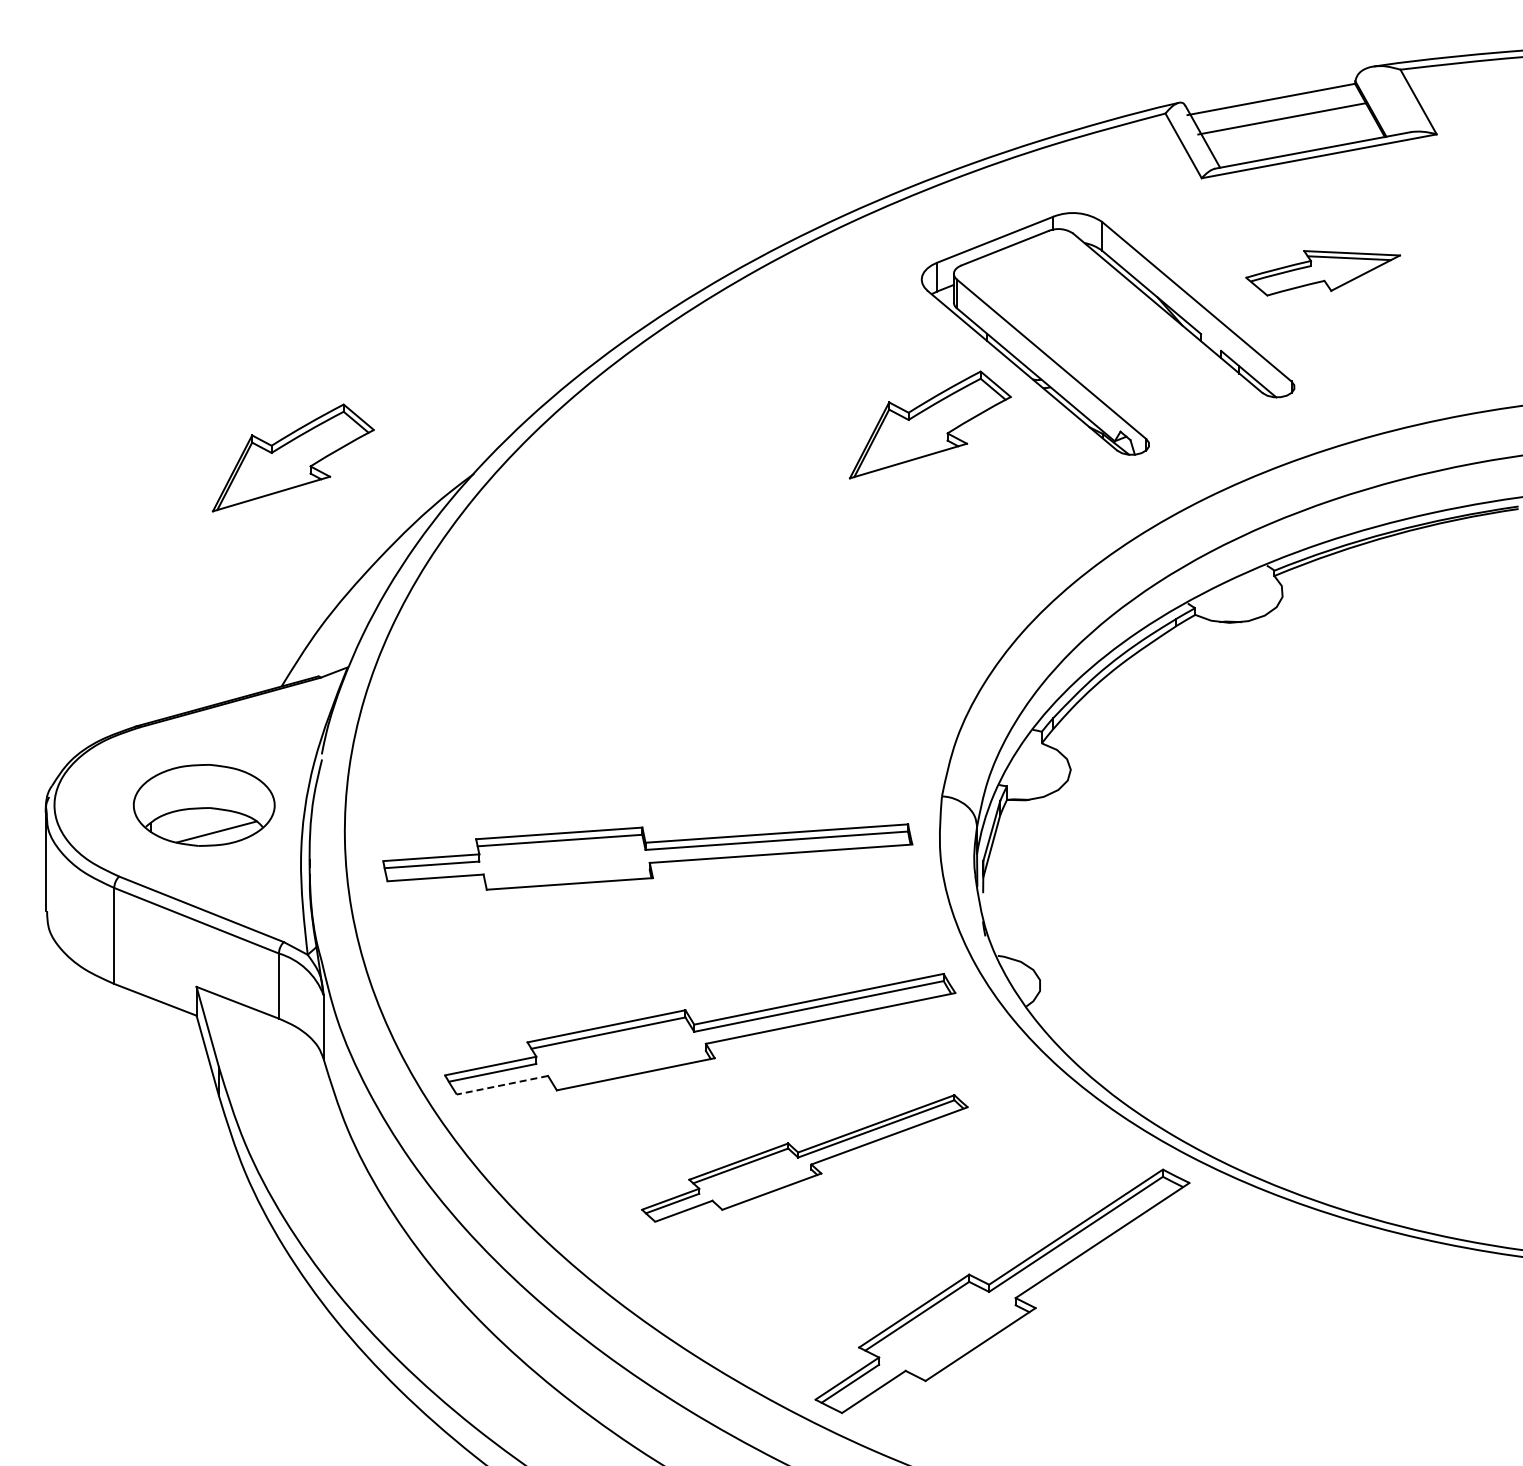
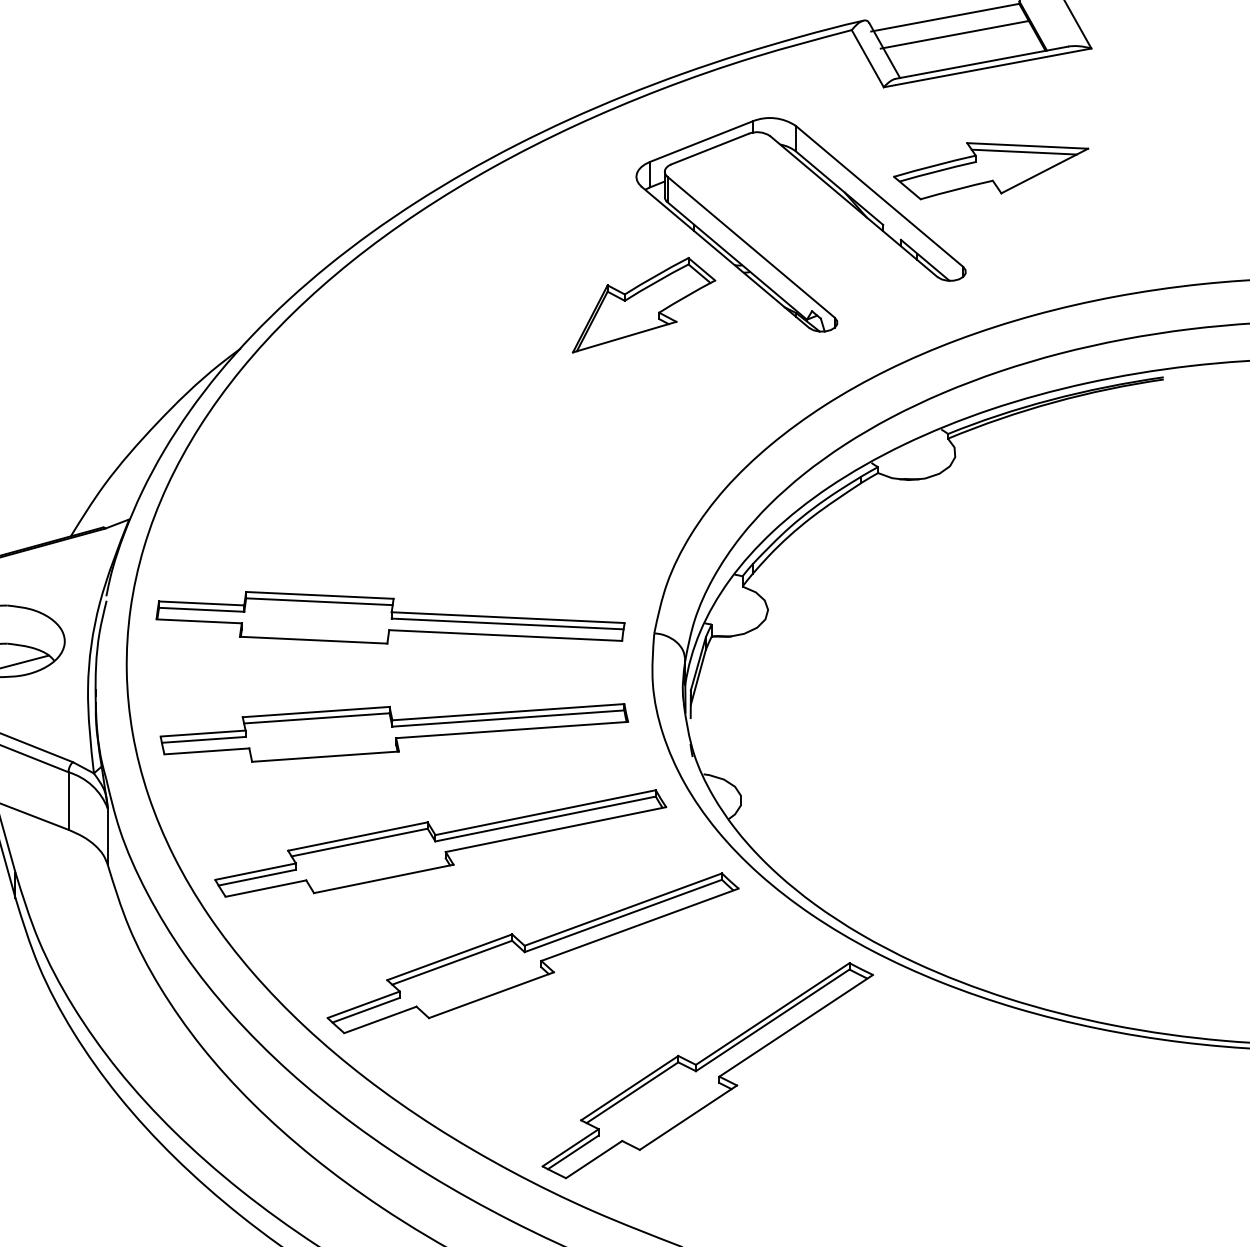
part: (1322, 273) -> (990, 171), size x1.43
part: (292, 457) -> (80, 334), removed
part: (643, 778) -> (390, 617), added
part: (647, 856) -> (394, 732), moved
line: (502, 1085) -> (266, 888), dashed -> solid
part: (804, 1158) -> (532, 953), size x1.43

